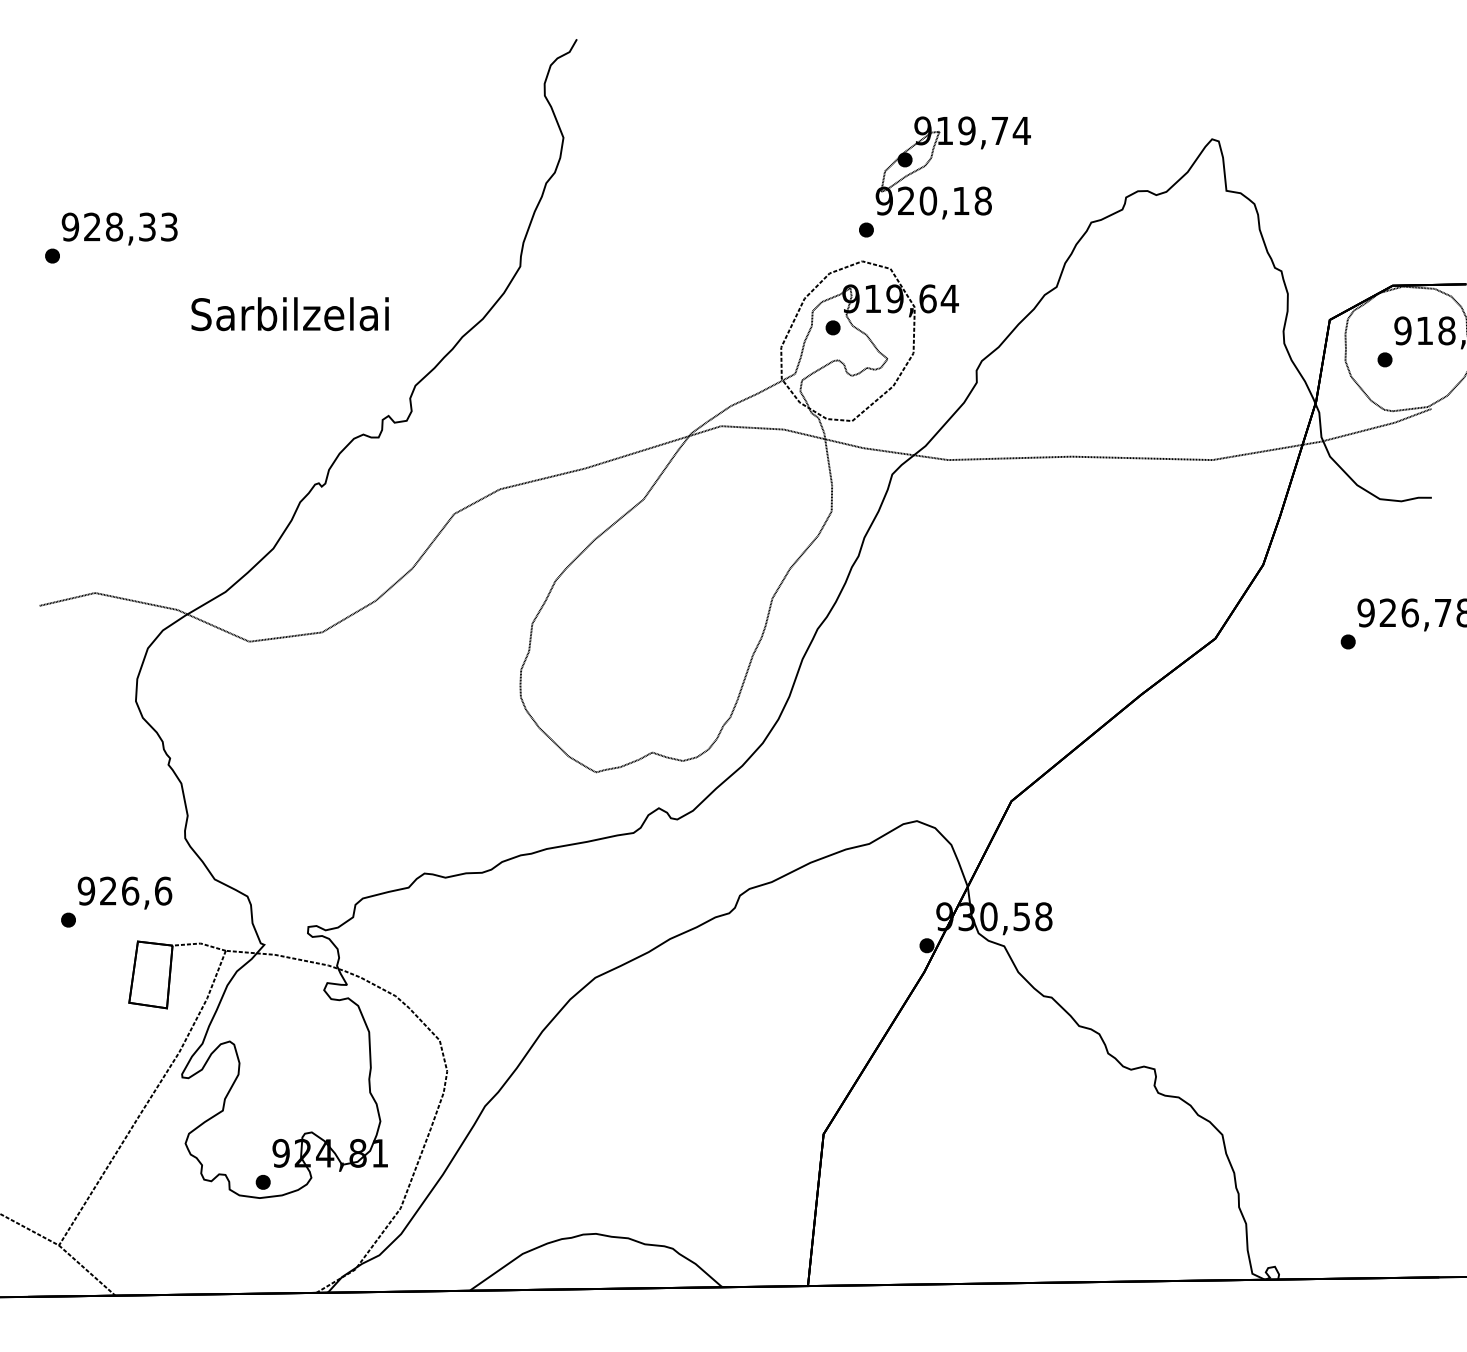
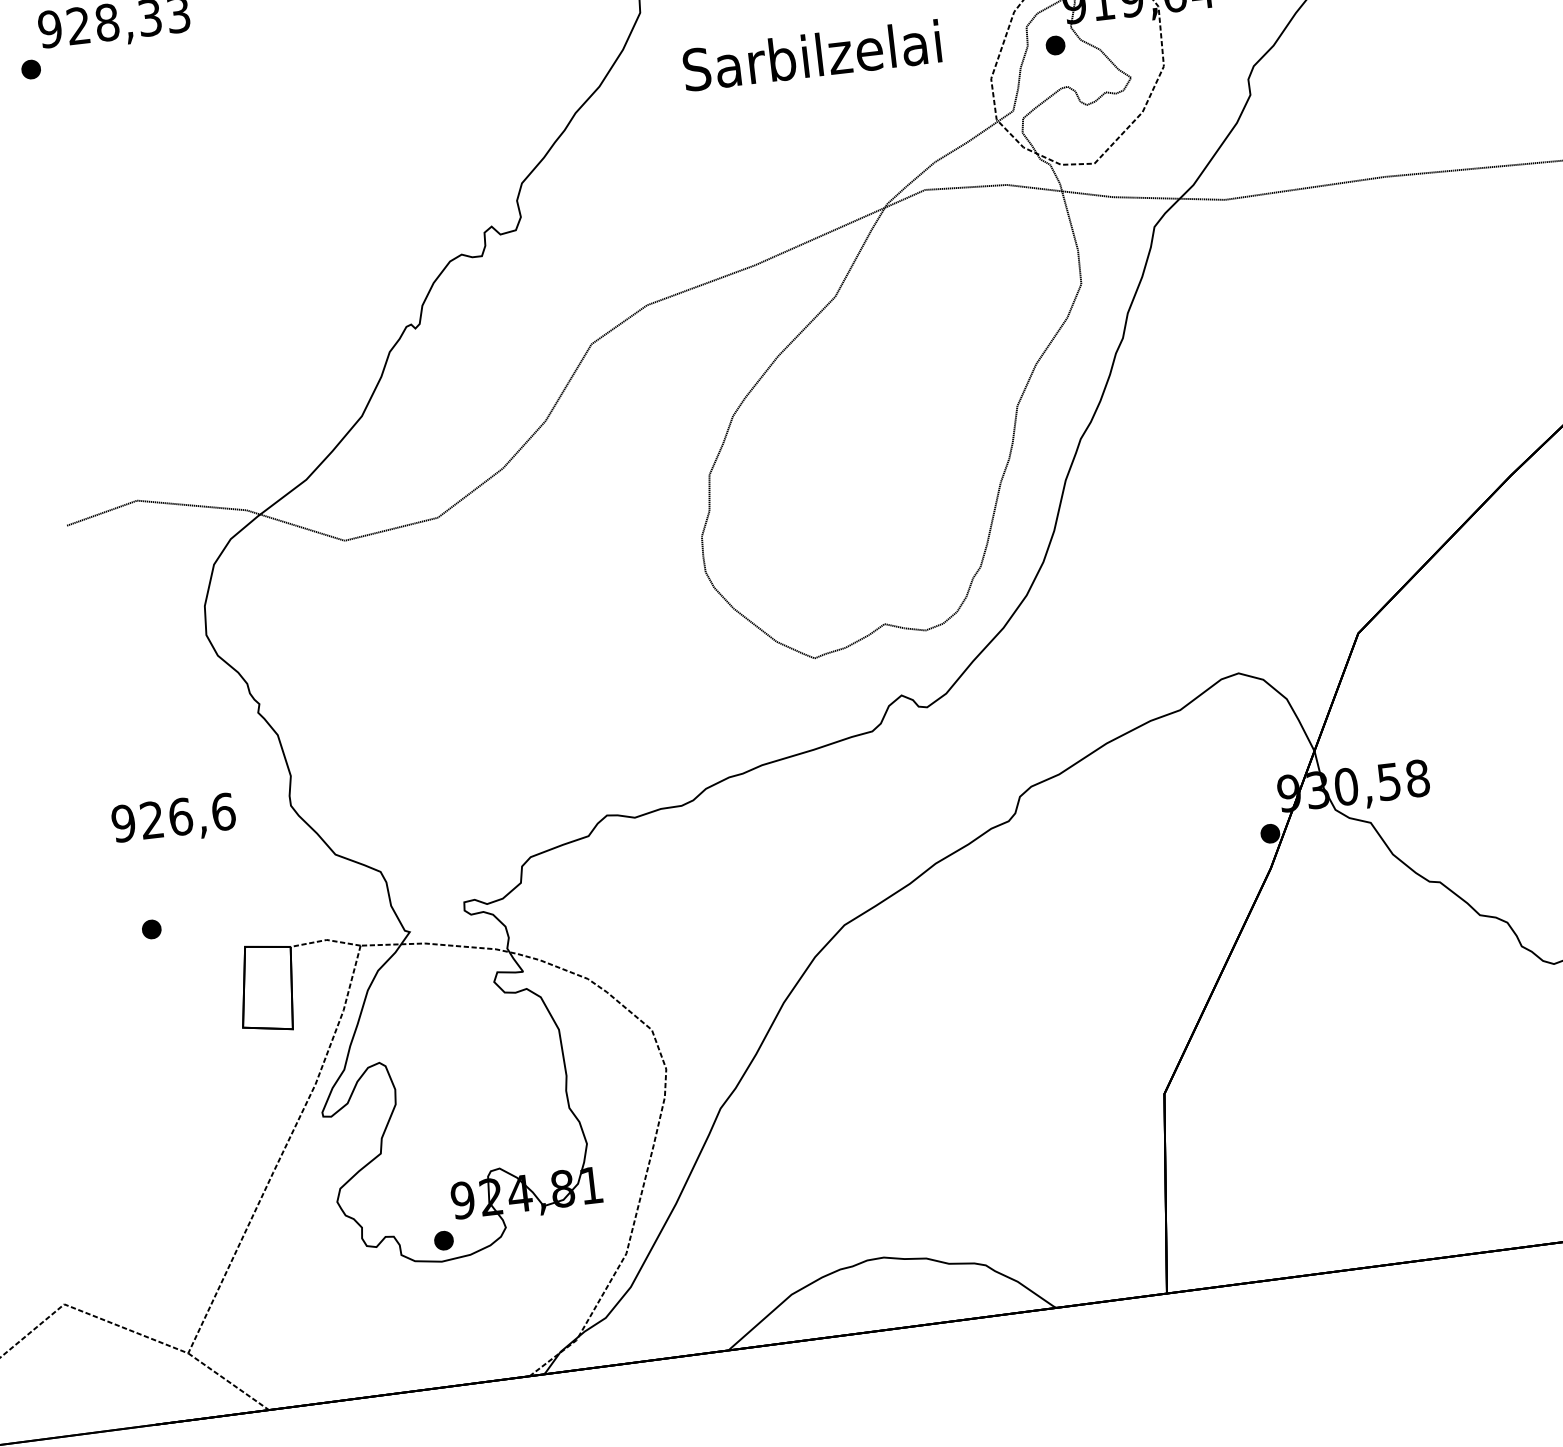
text: (289, 314) -> (811, 56), moved
text: (124, 892) -> (173, 819), moved

